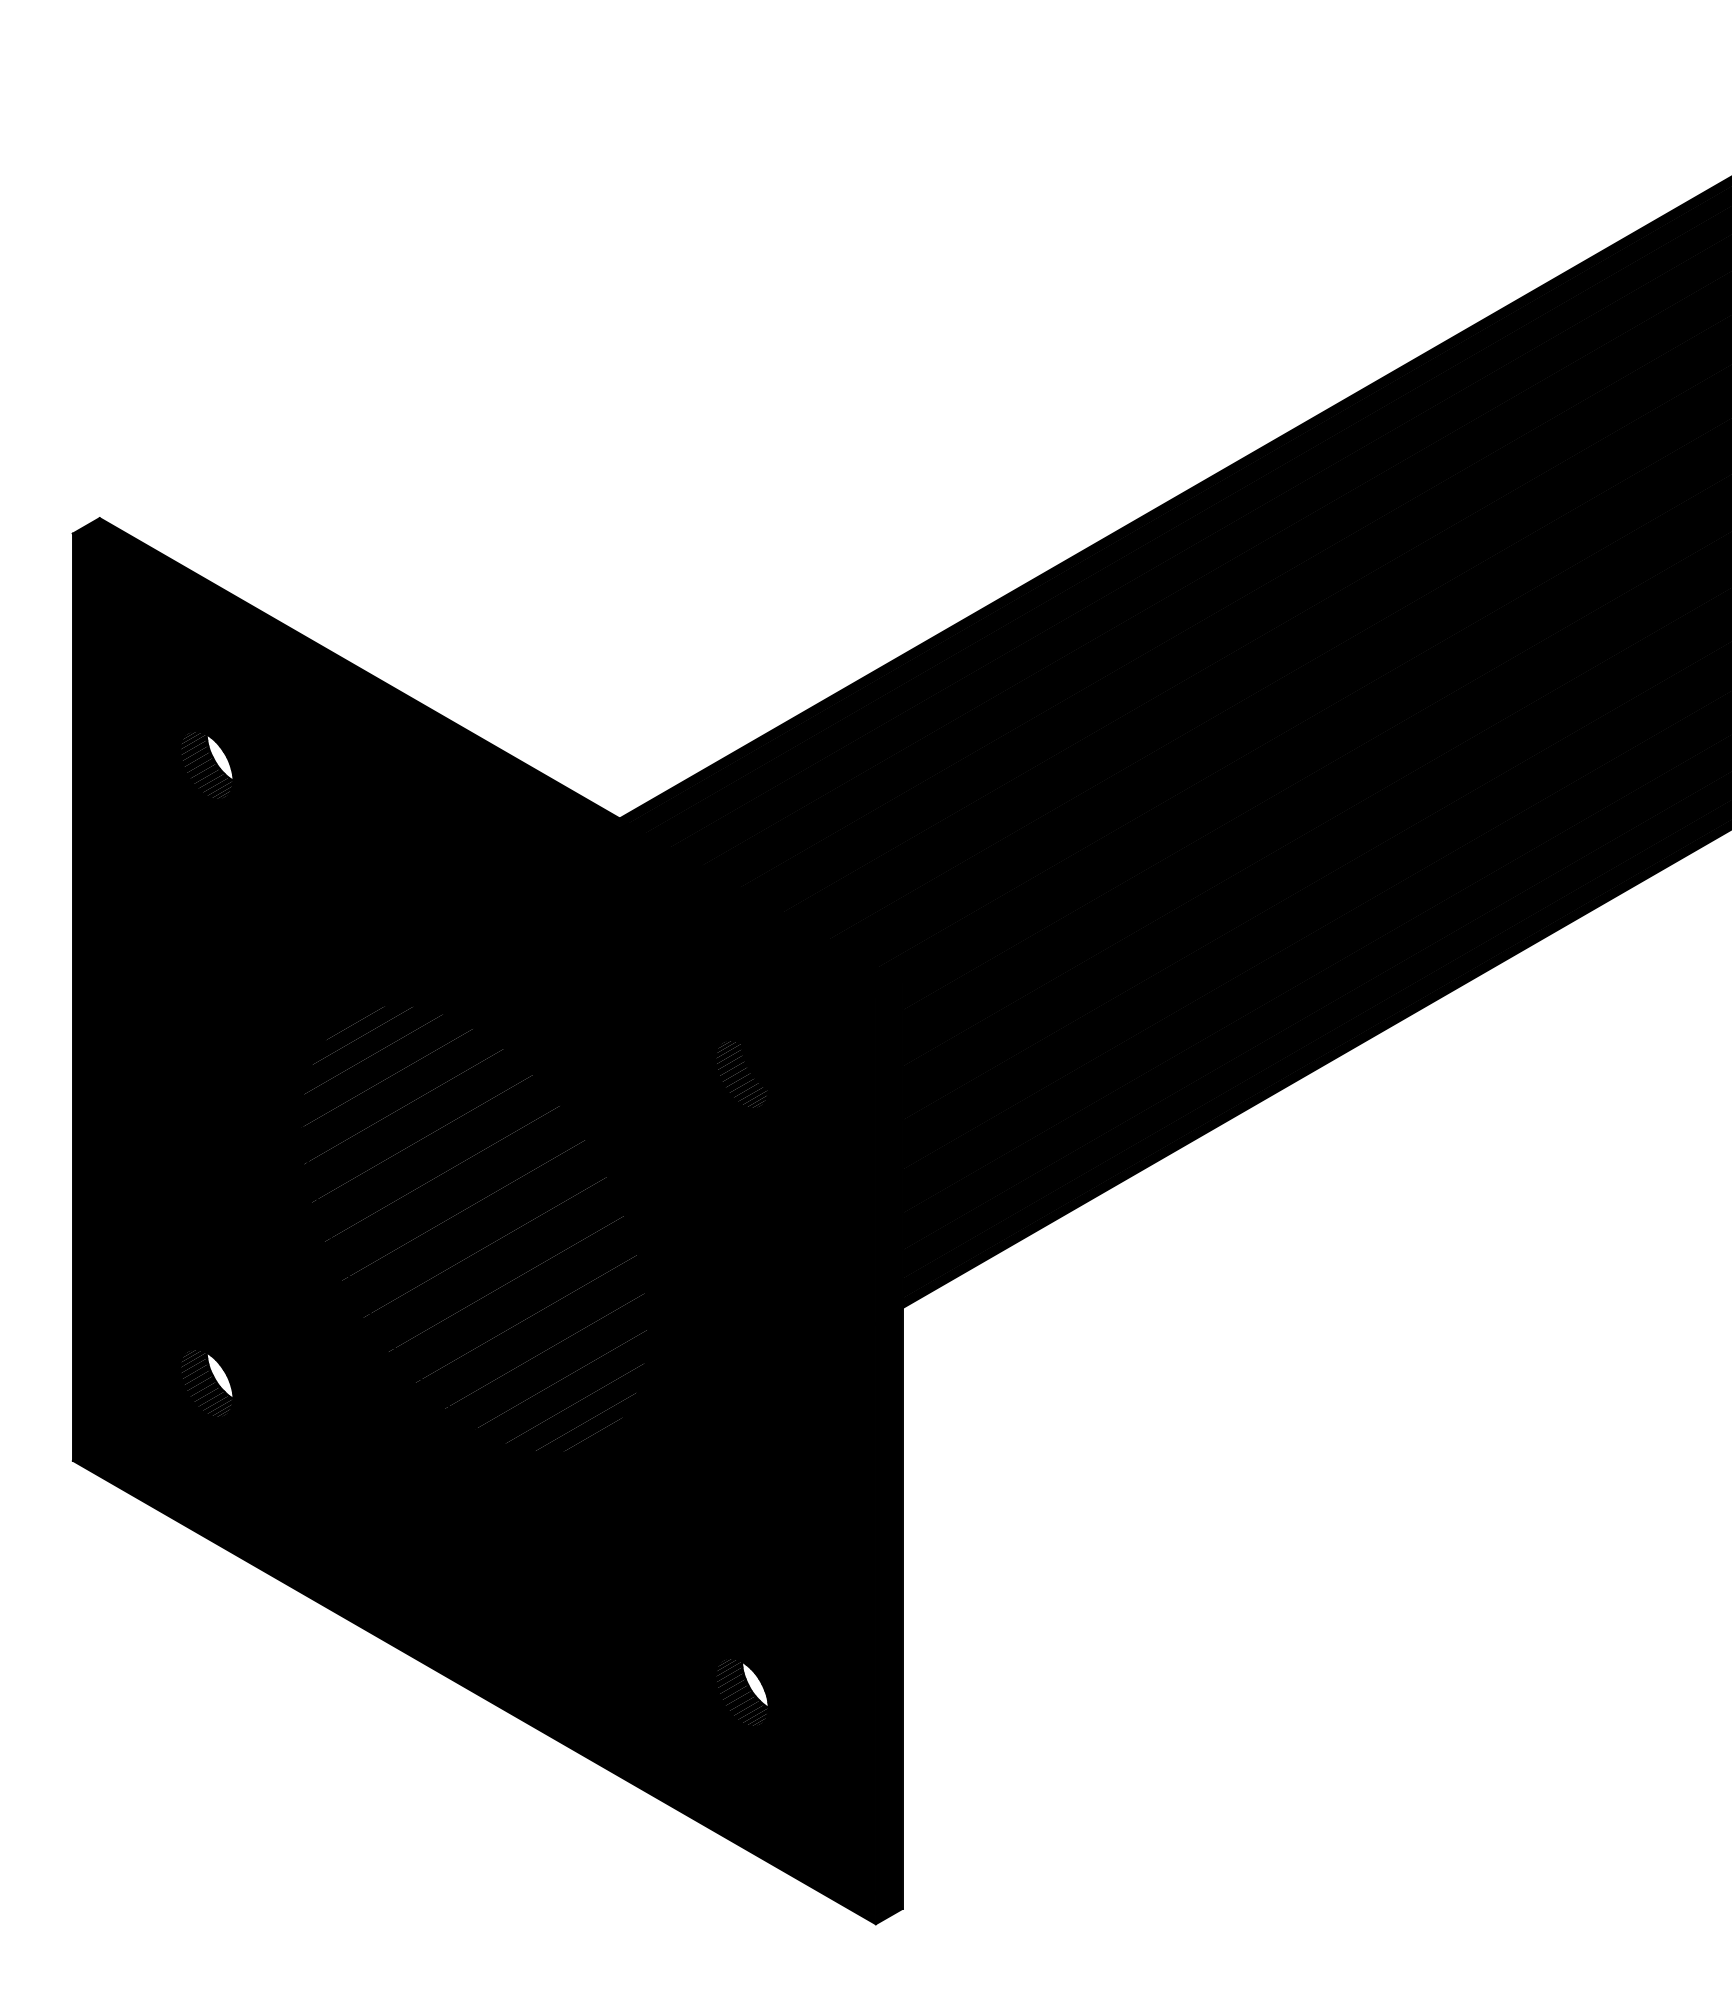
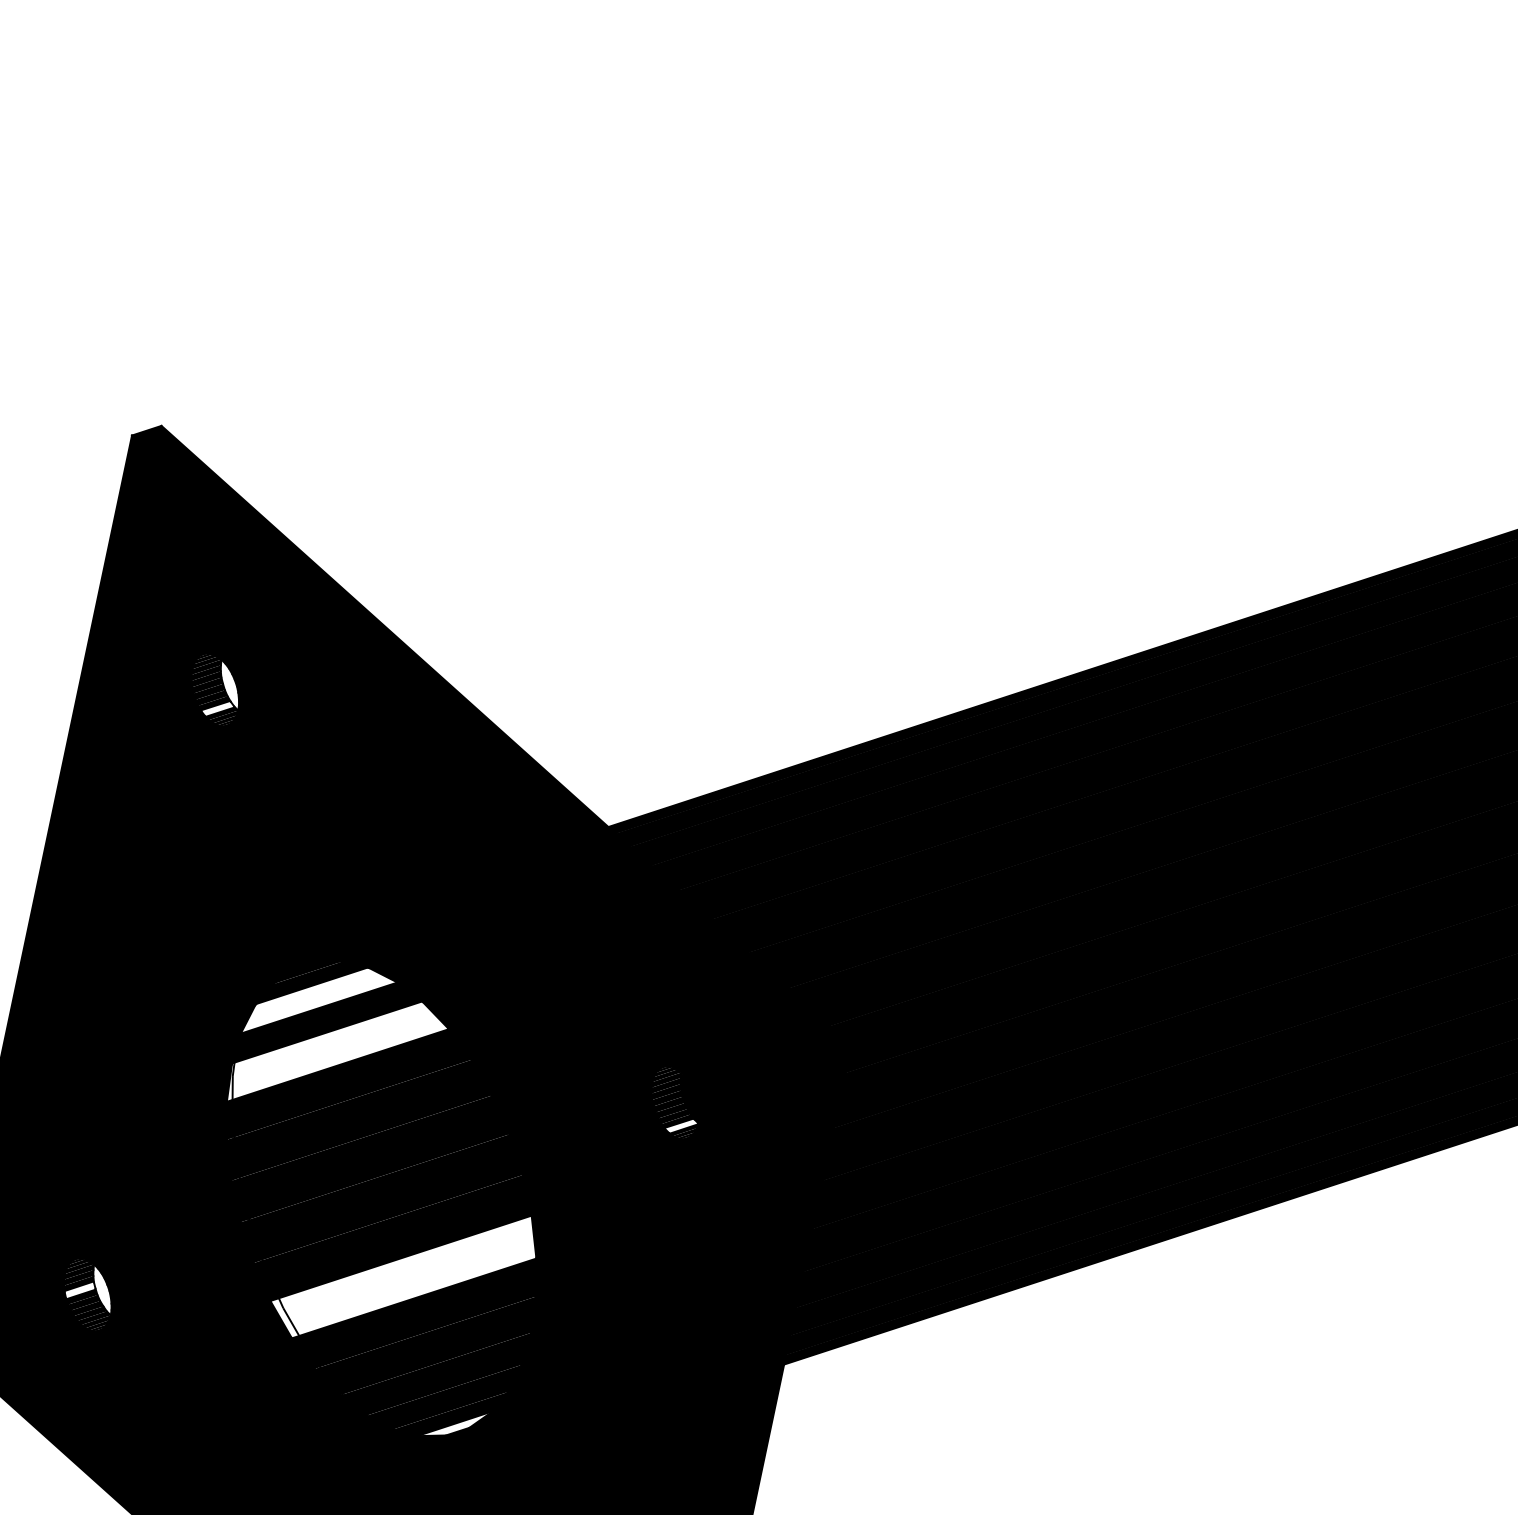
fill: (212, 783) -> (217, 708), removed
fill: (373, 1050) -> (319, 1003), removed
fill: (752, 1095) -> (681, 1125), removed
fill: (402, 1096) -> (338, 1054), removed
fill: (512, 1299) -> (404, 1275), removed
fill: (198, 1380) -> (80, 1290), removed
fill: (593, 1434) -> (455, 1424), removed

